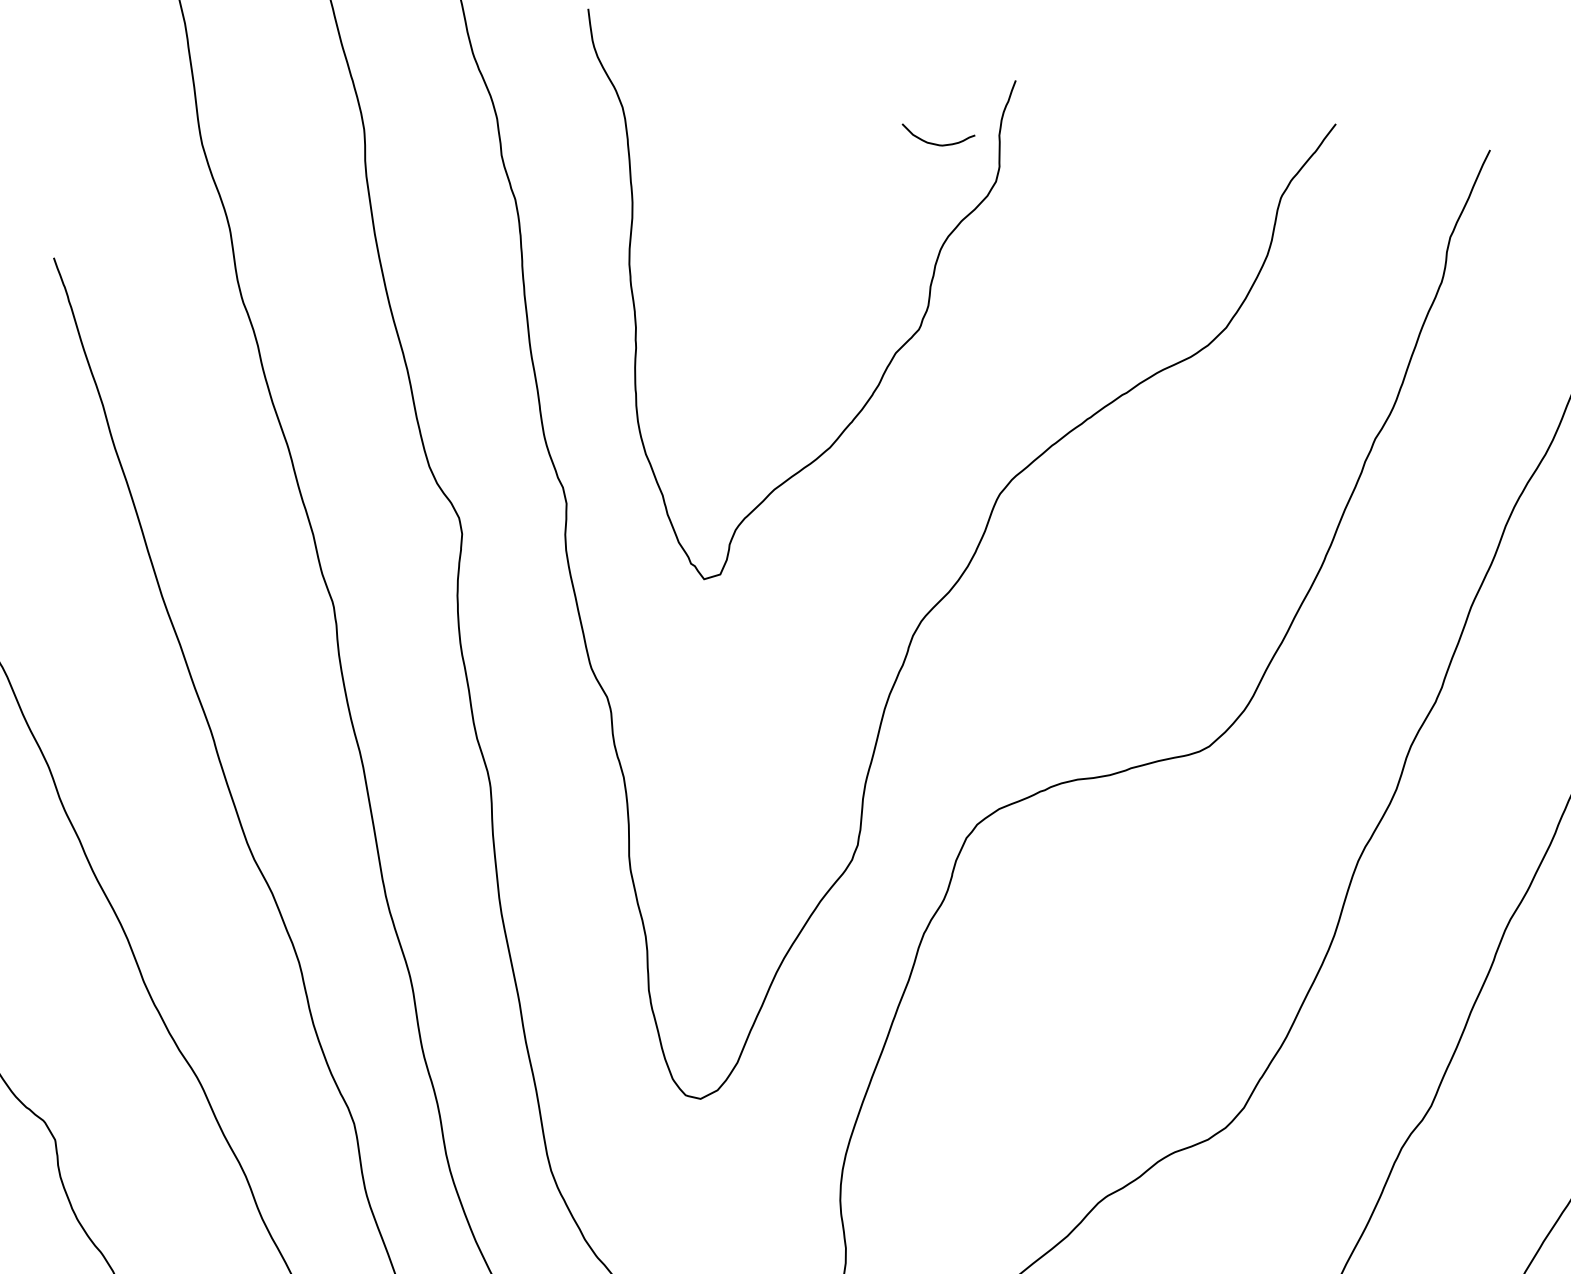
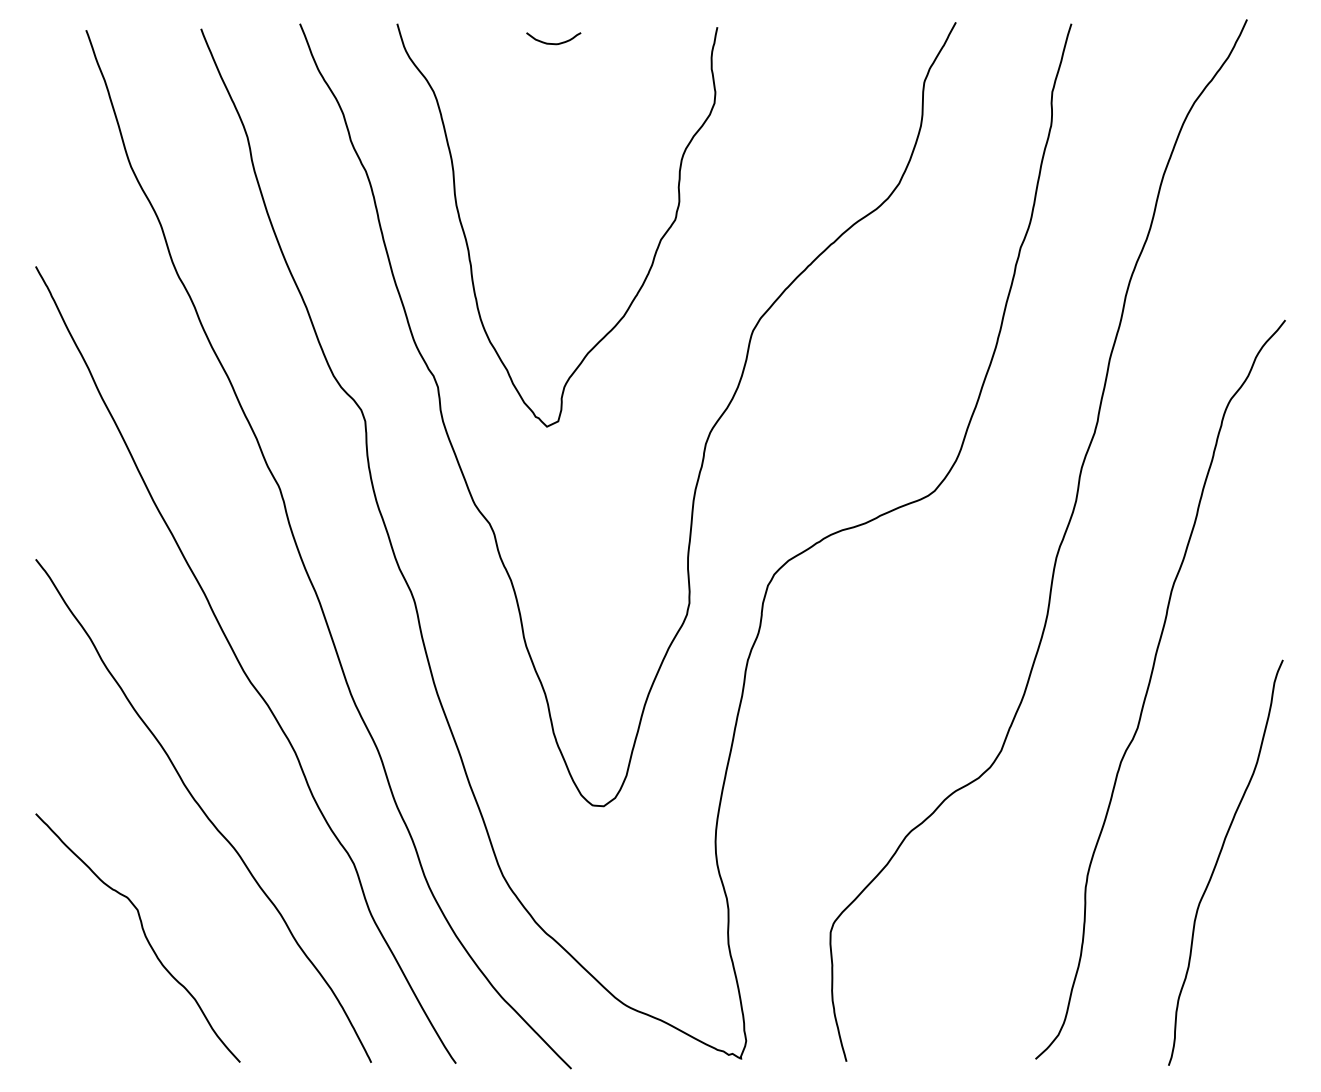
curve: (936, 143) -> (553, 43), moved

